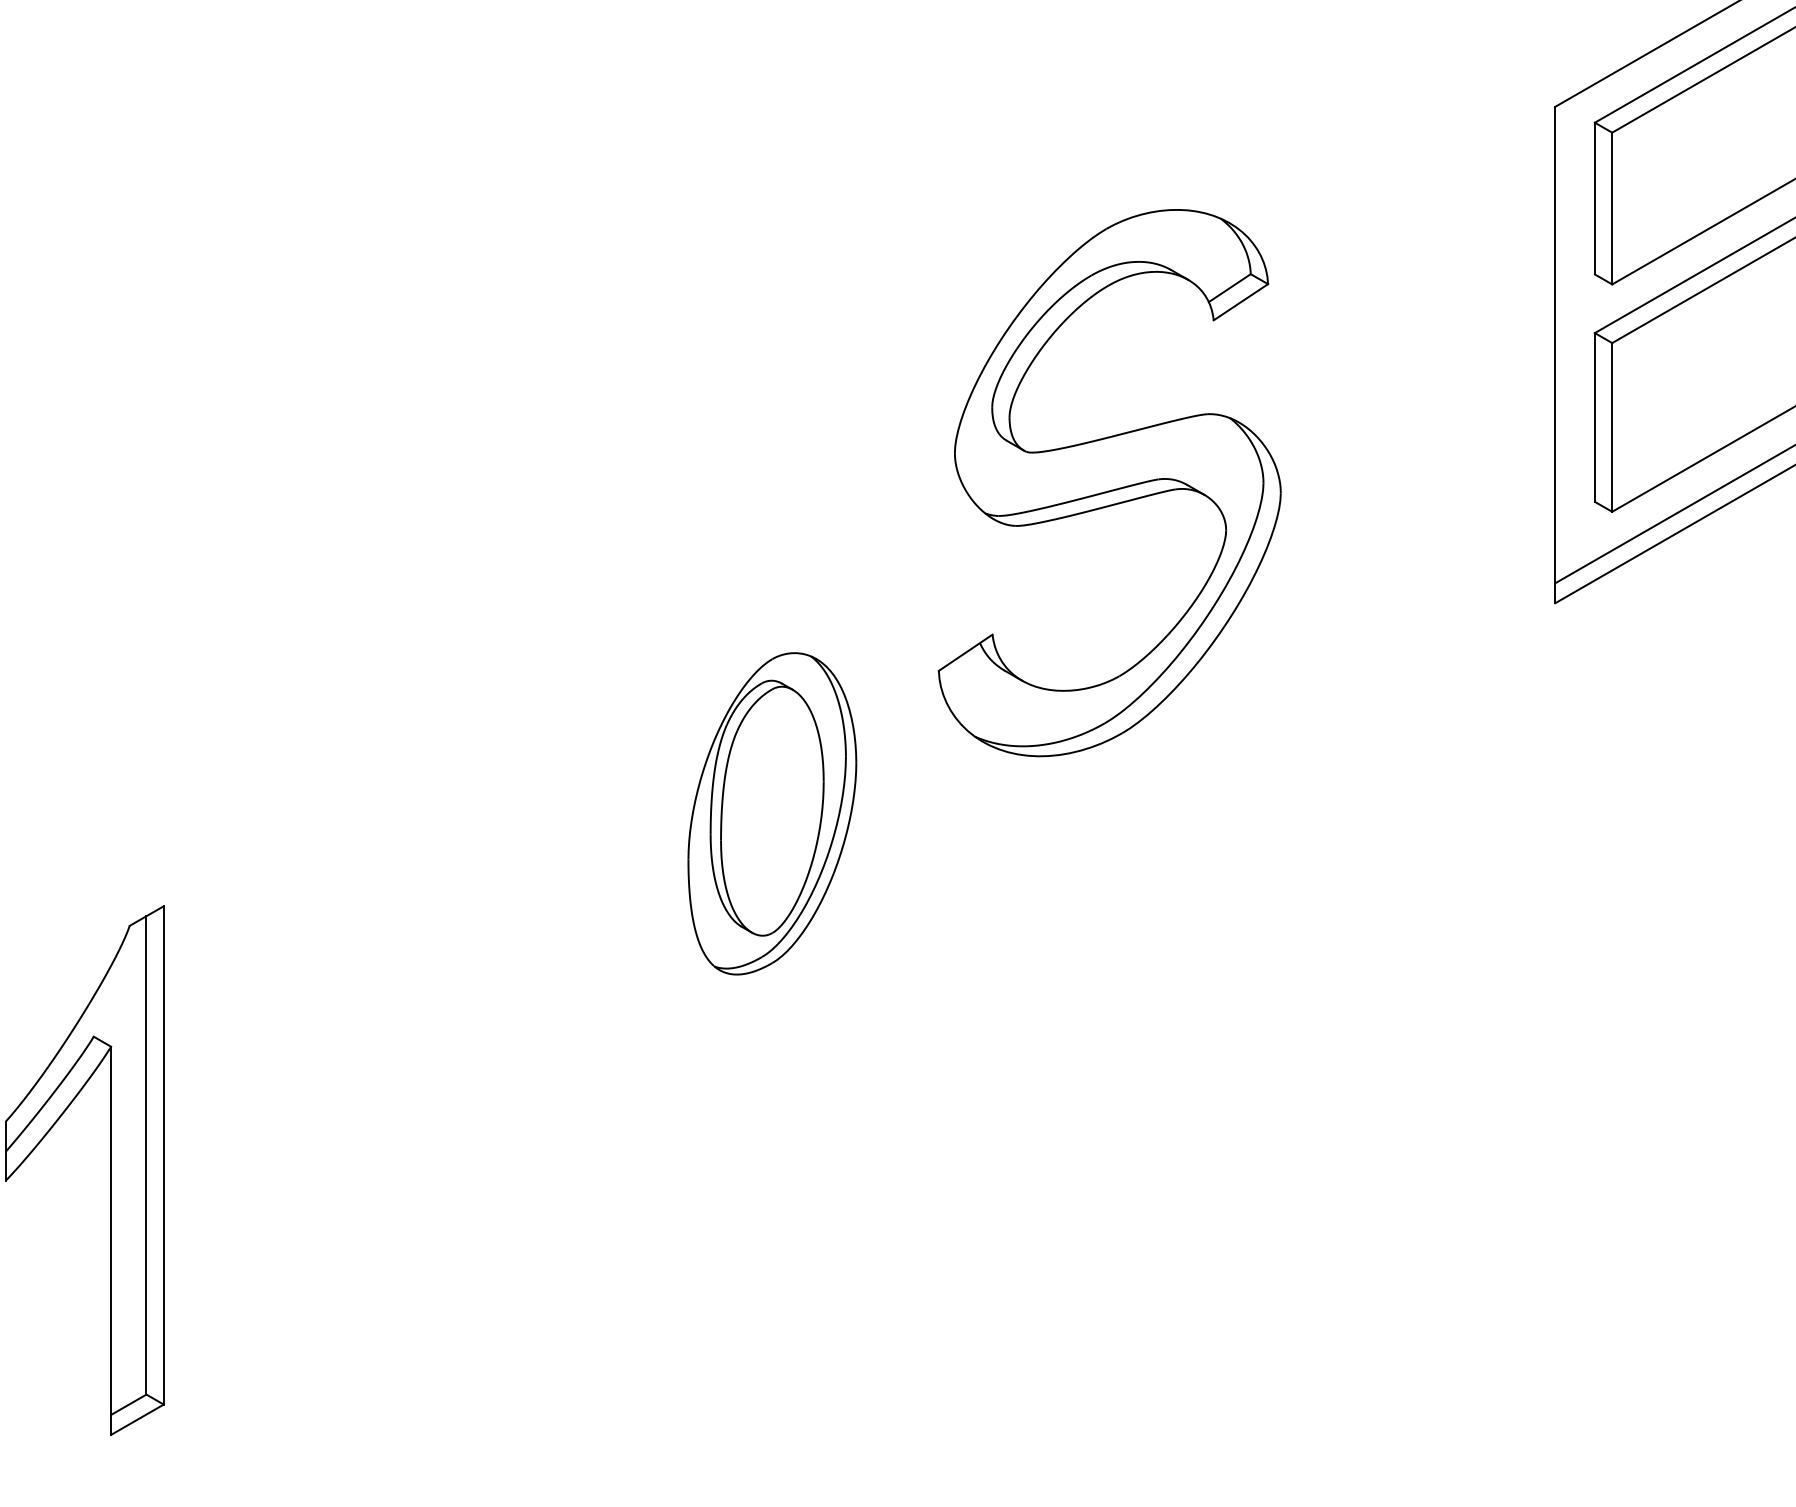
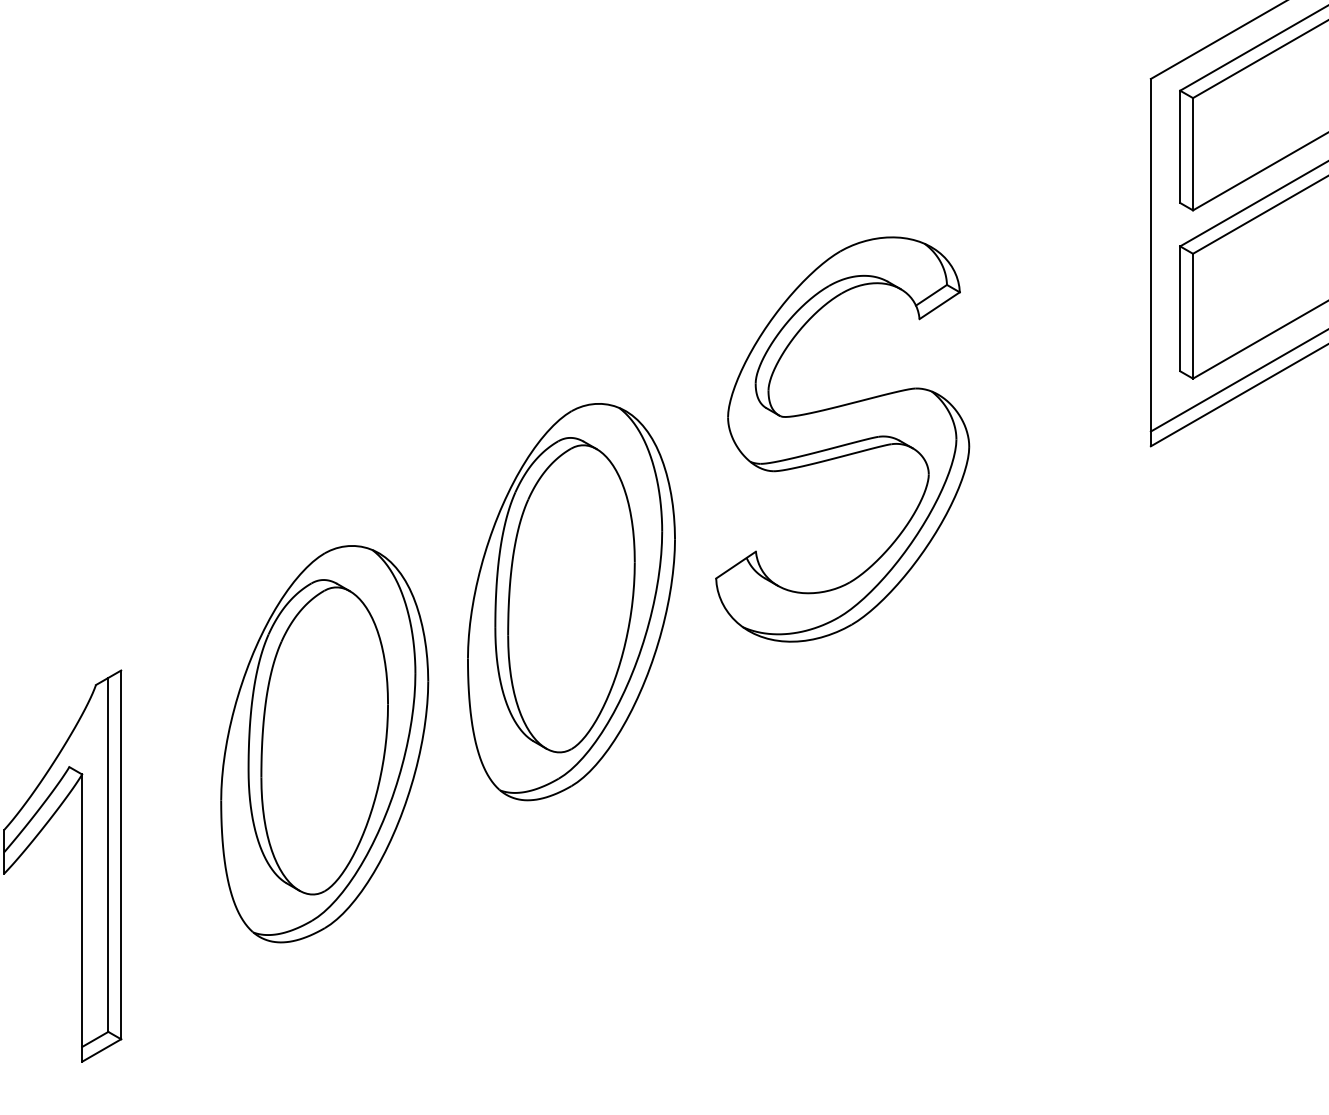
part: (1109, 483) -> (842, 439), moved
part: (772, 813) -> (571, 601), size x1.67
part: (438, 1005) -> (324, 743), added

